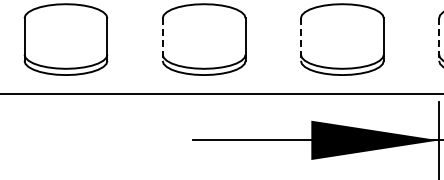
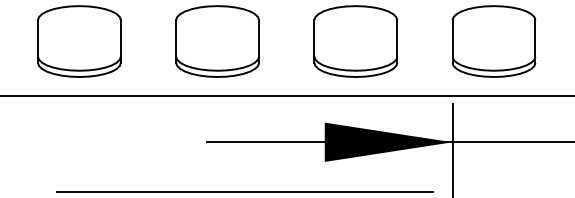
line: (163, 40) -> (176, 42), dashed -> solid
line: (301, 40) -> (314, 42), dashed -> solid
line: (439, 40) -> (452, 42), dashed -> solid

